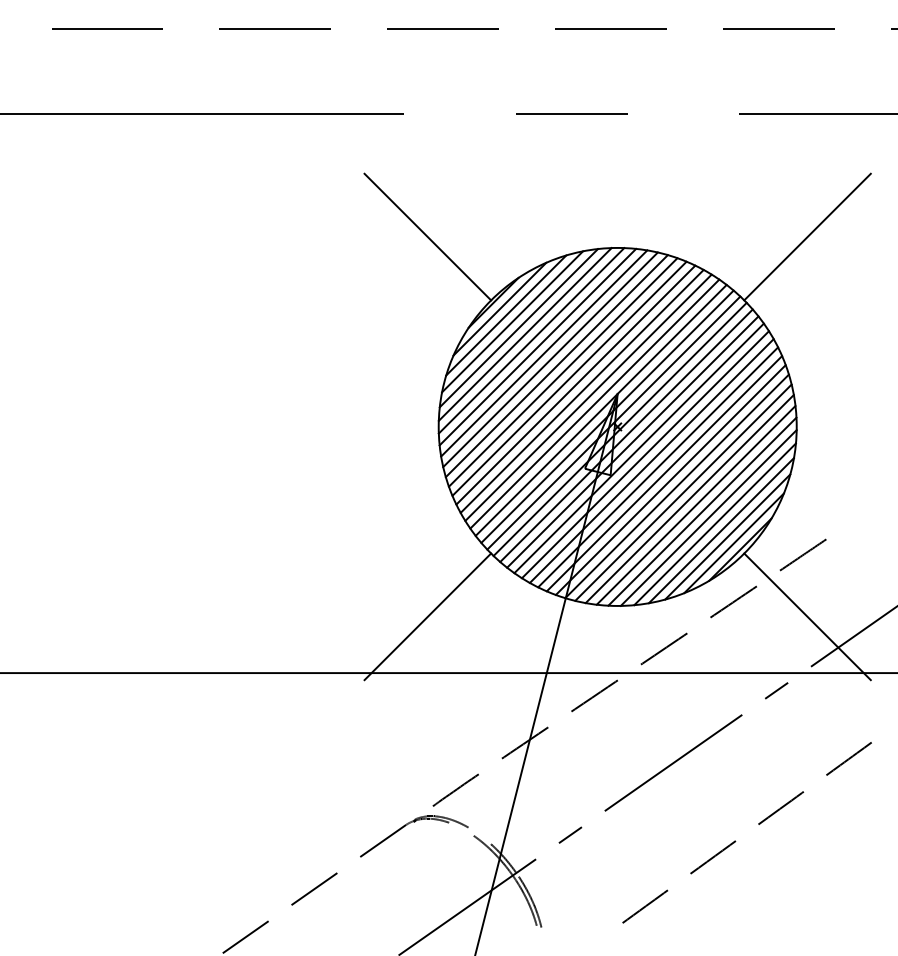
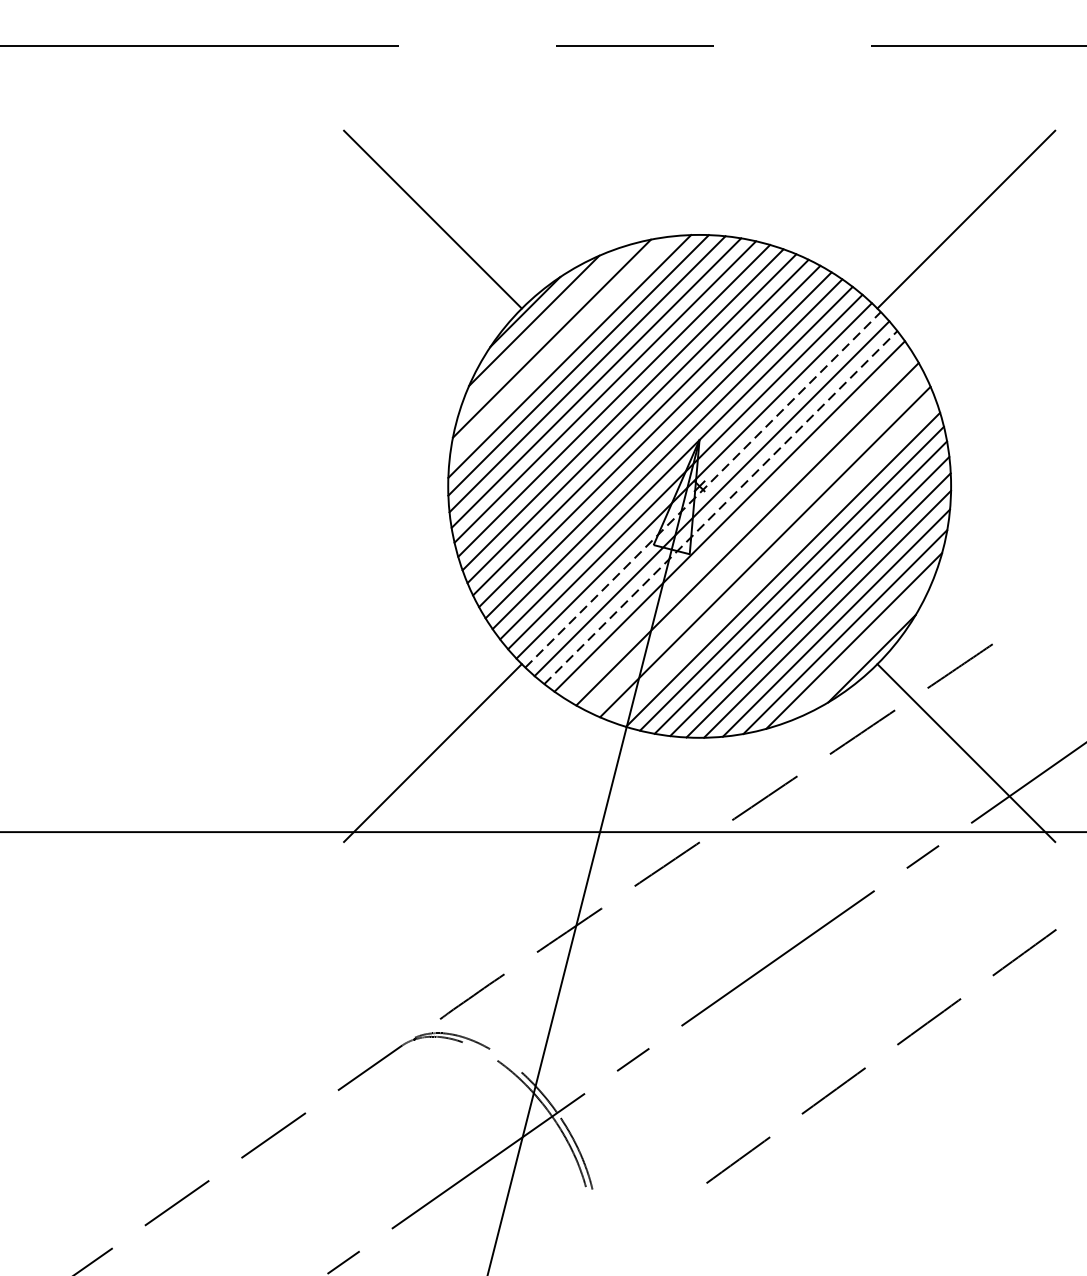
line: (506, 315) -> (543, 329), removed
line: (518, 328) -> (560, 348), removed
line: (620, 429) -> (703, 489), solid -> dashed
line: (632, 442) -> (720, 508), solid -> dashed
line: (645, 454) -> (738, 525), removed
line: (658, 467) -> (756, 543), removed
line: (670, 479) -> (773, 560), removed
line: (733, 543) -> (862, 650), removed

